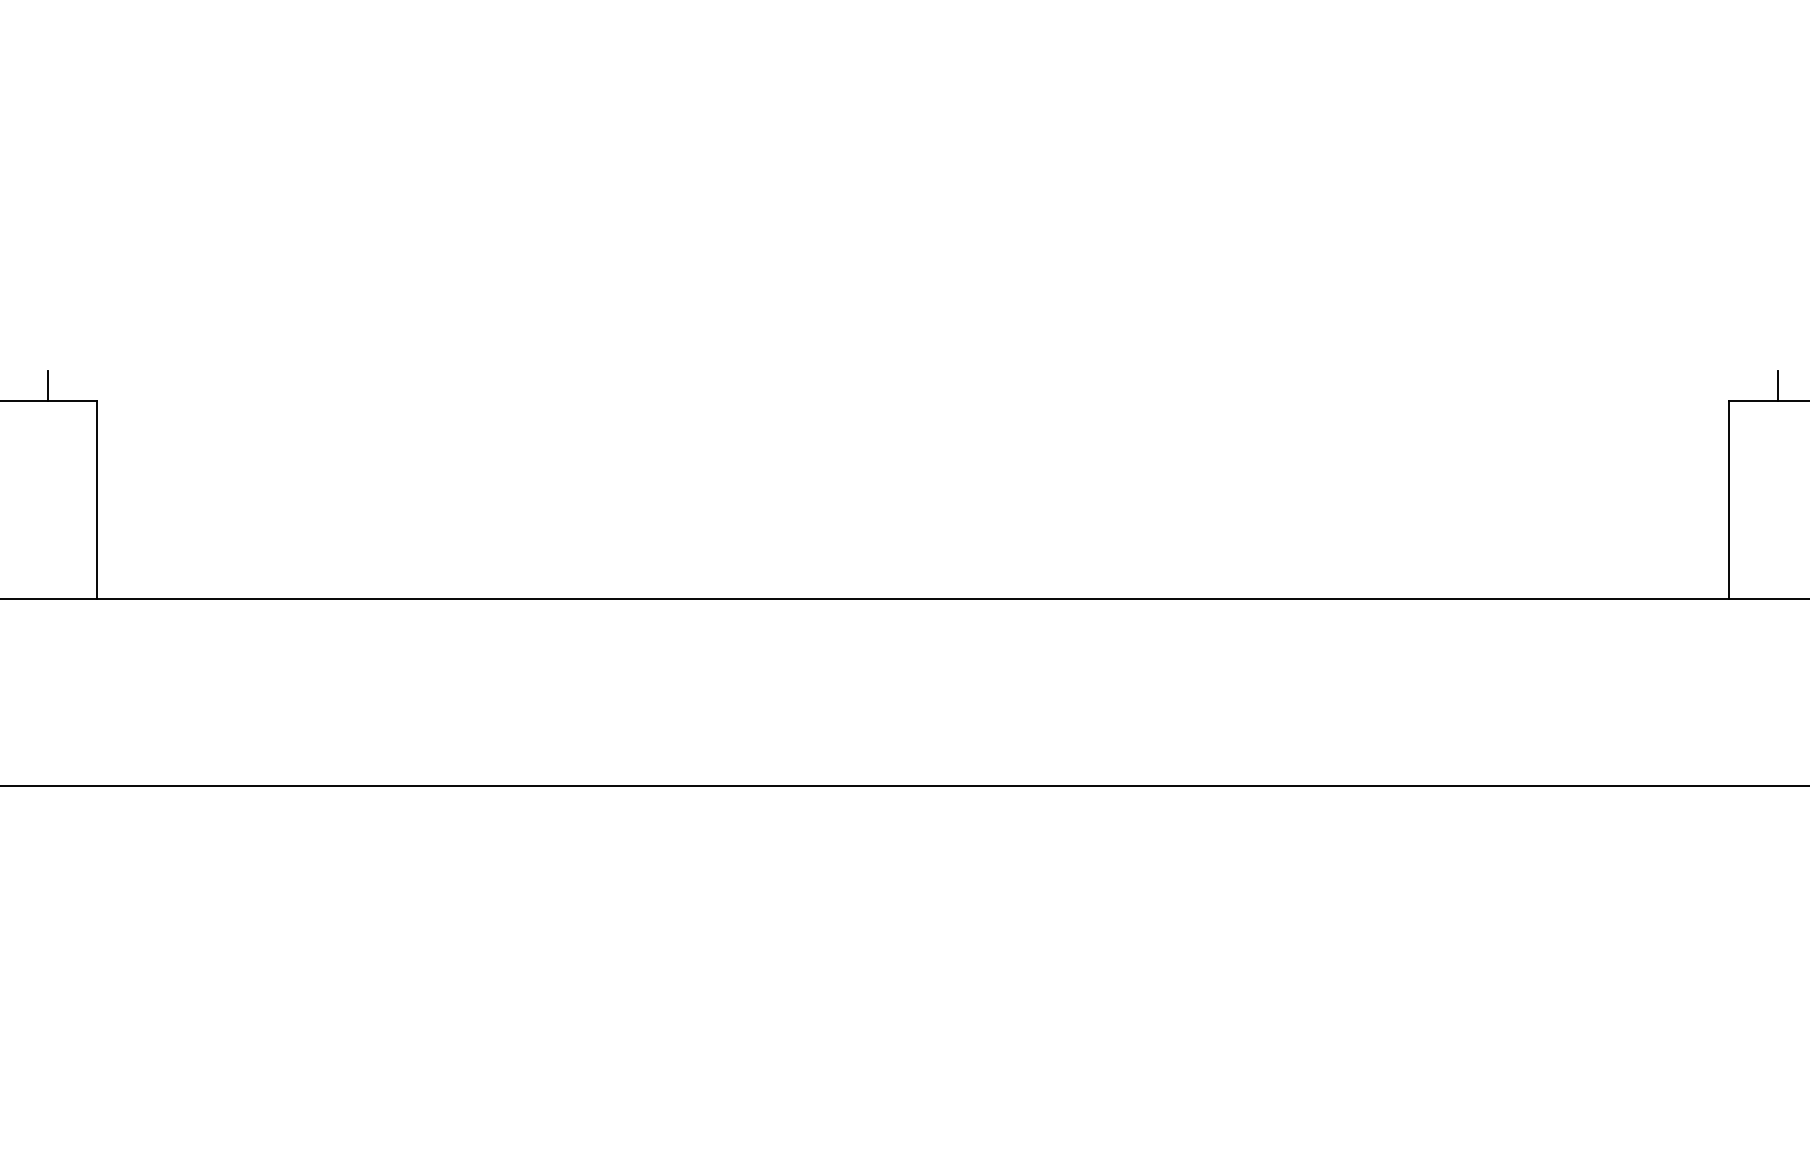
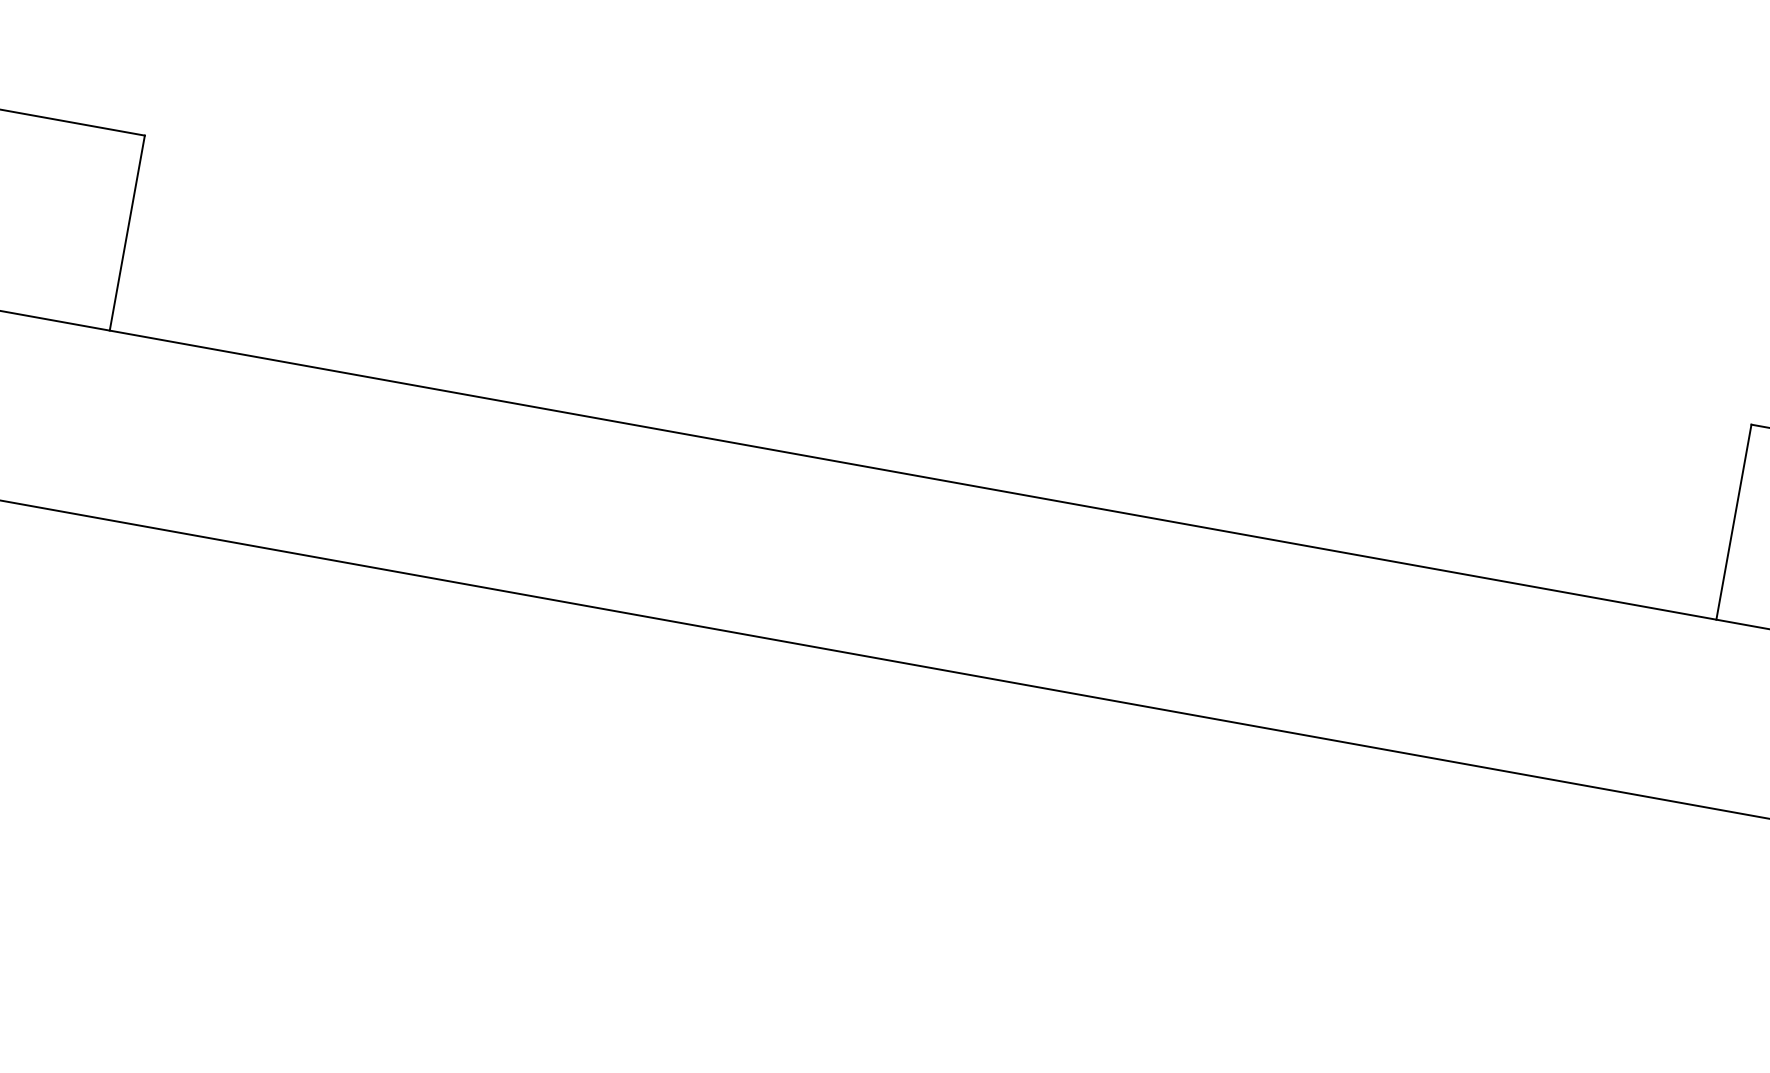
line: (47, 386) -> (99, 112), removed

